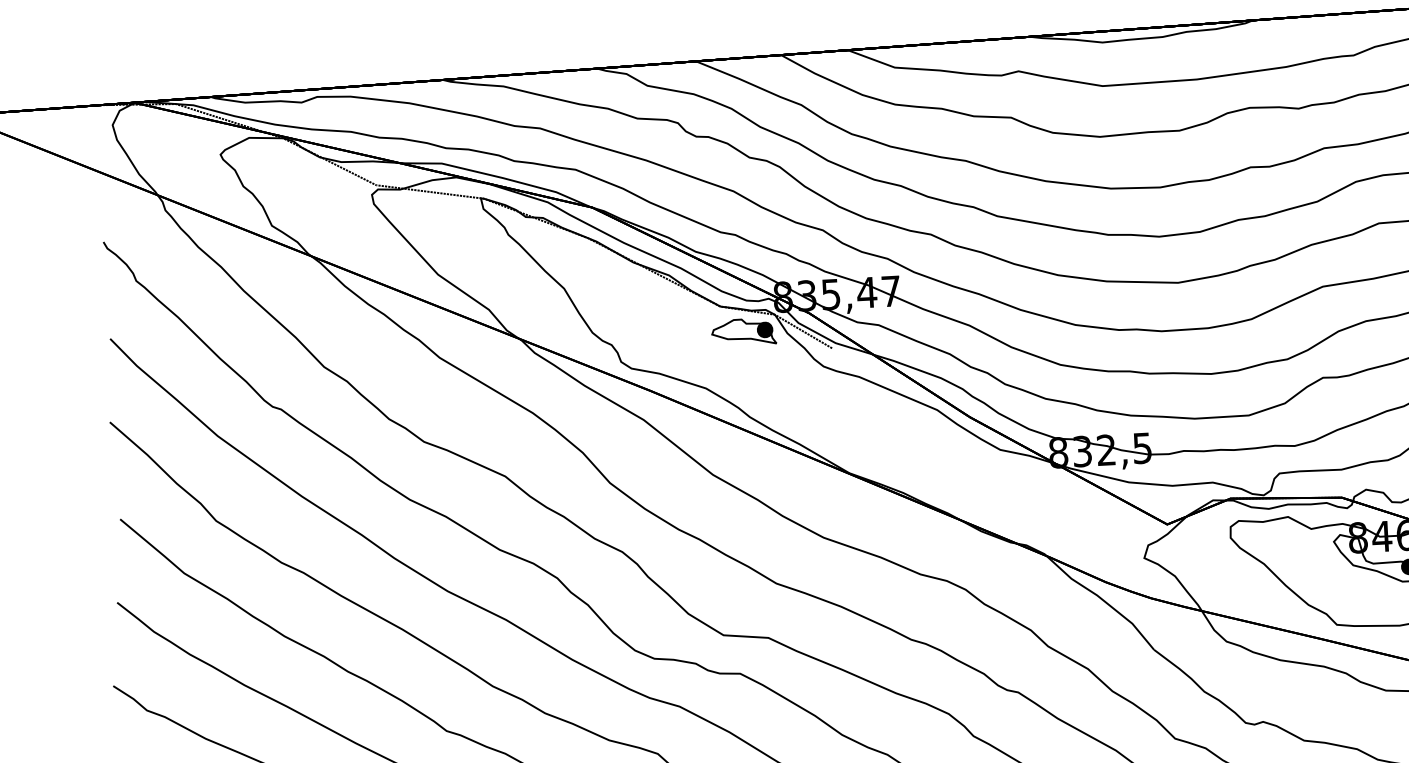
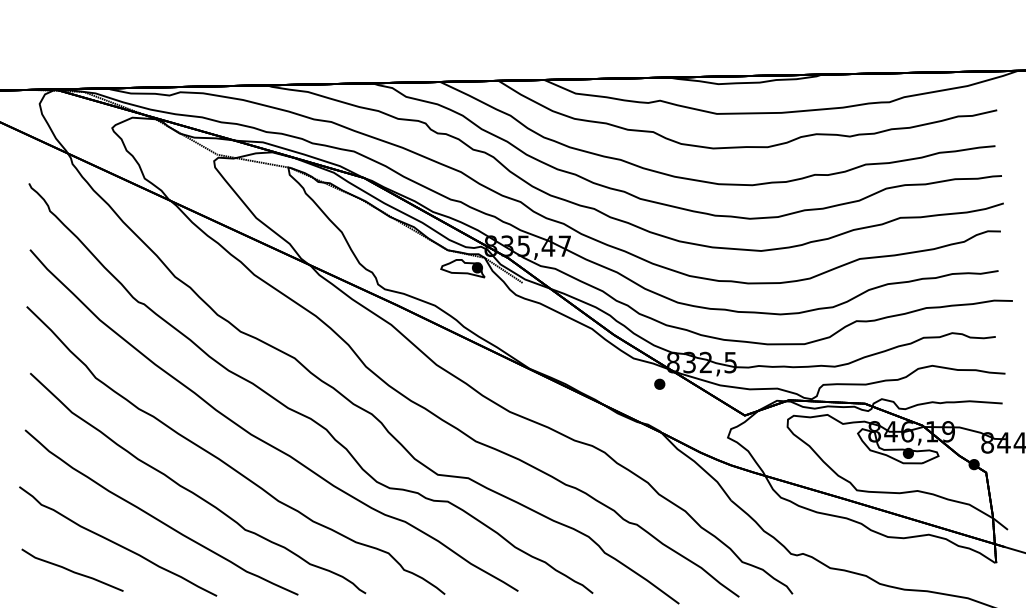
part: (1040, 484) -> (659, 383), added

